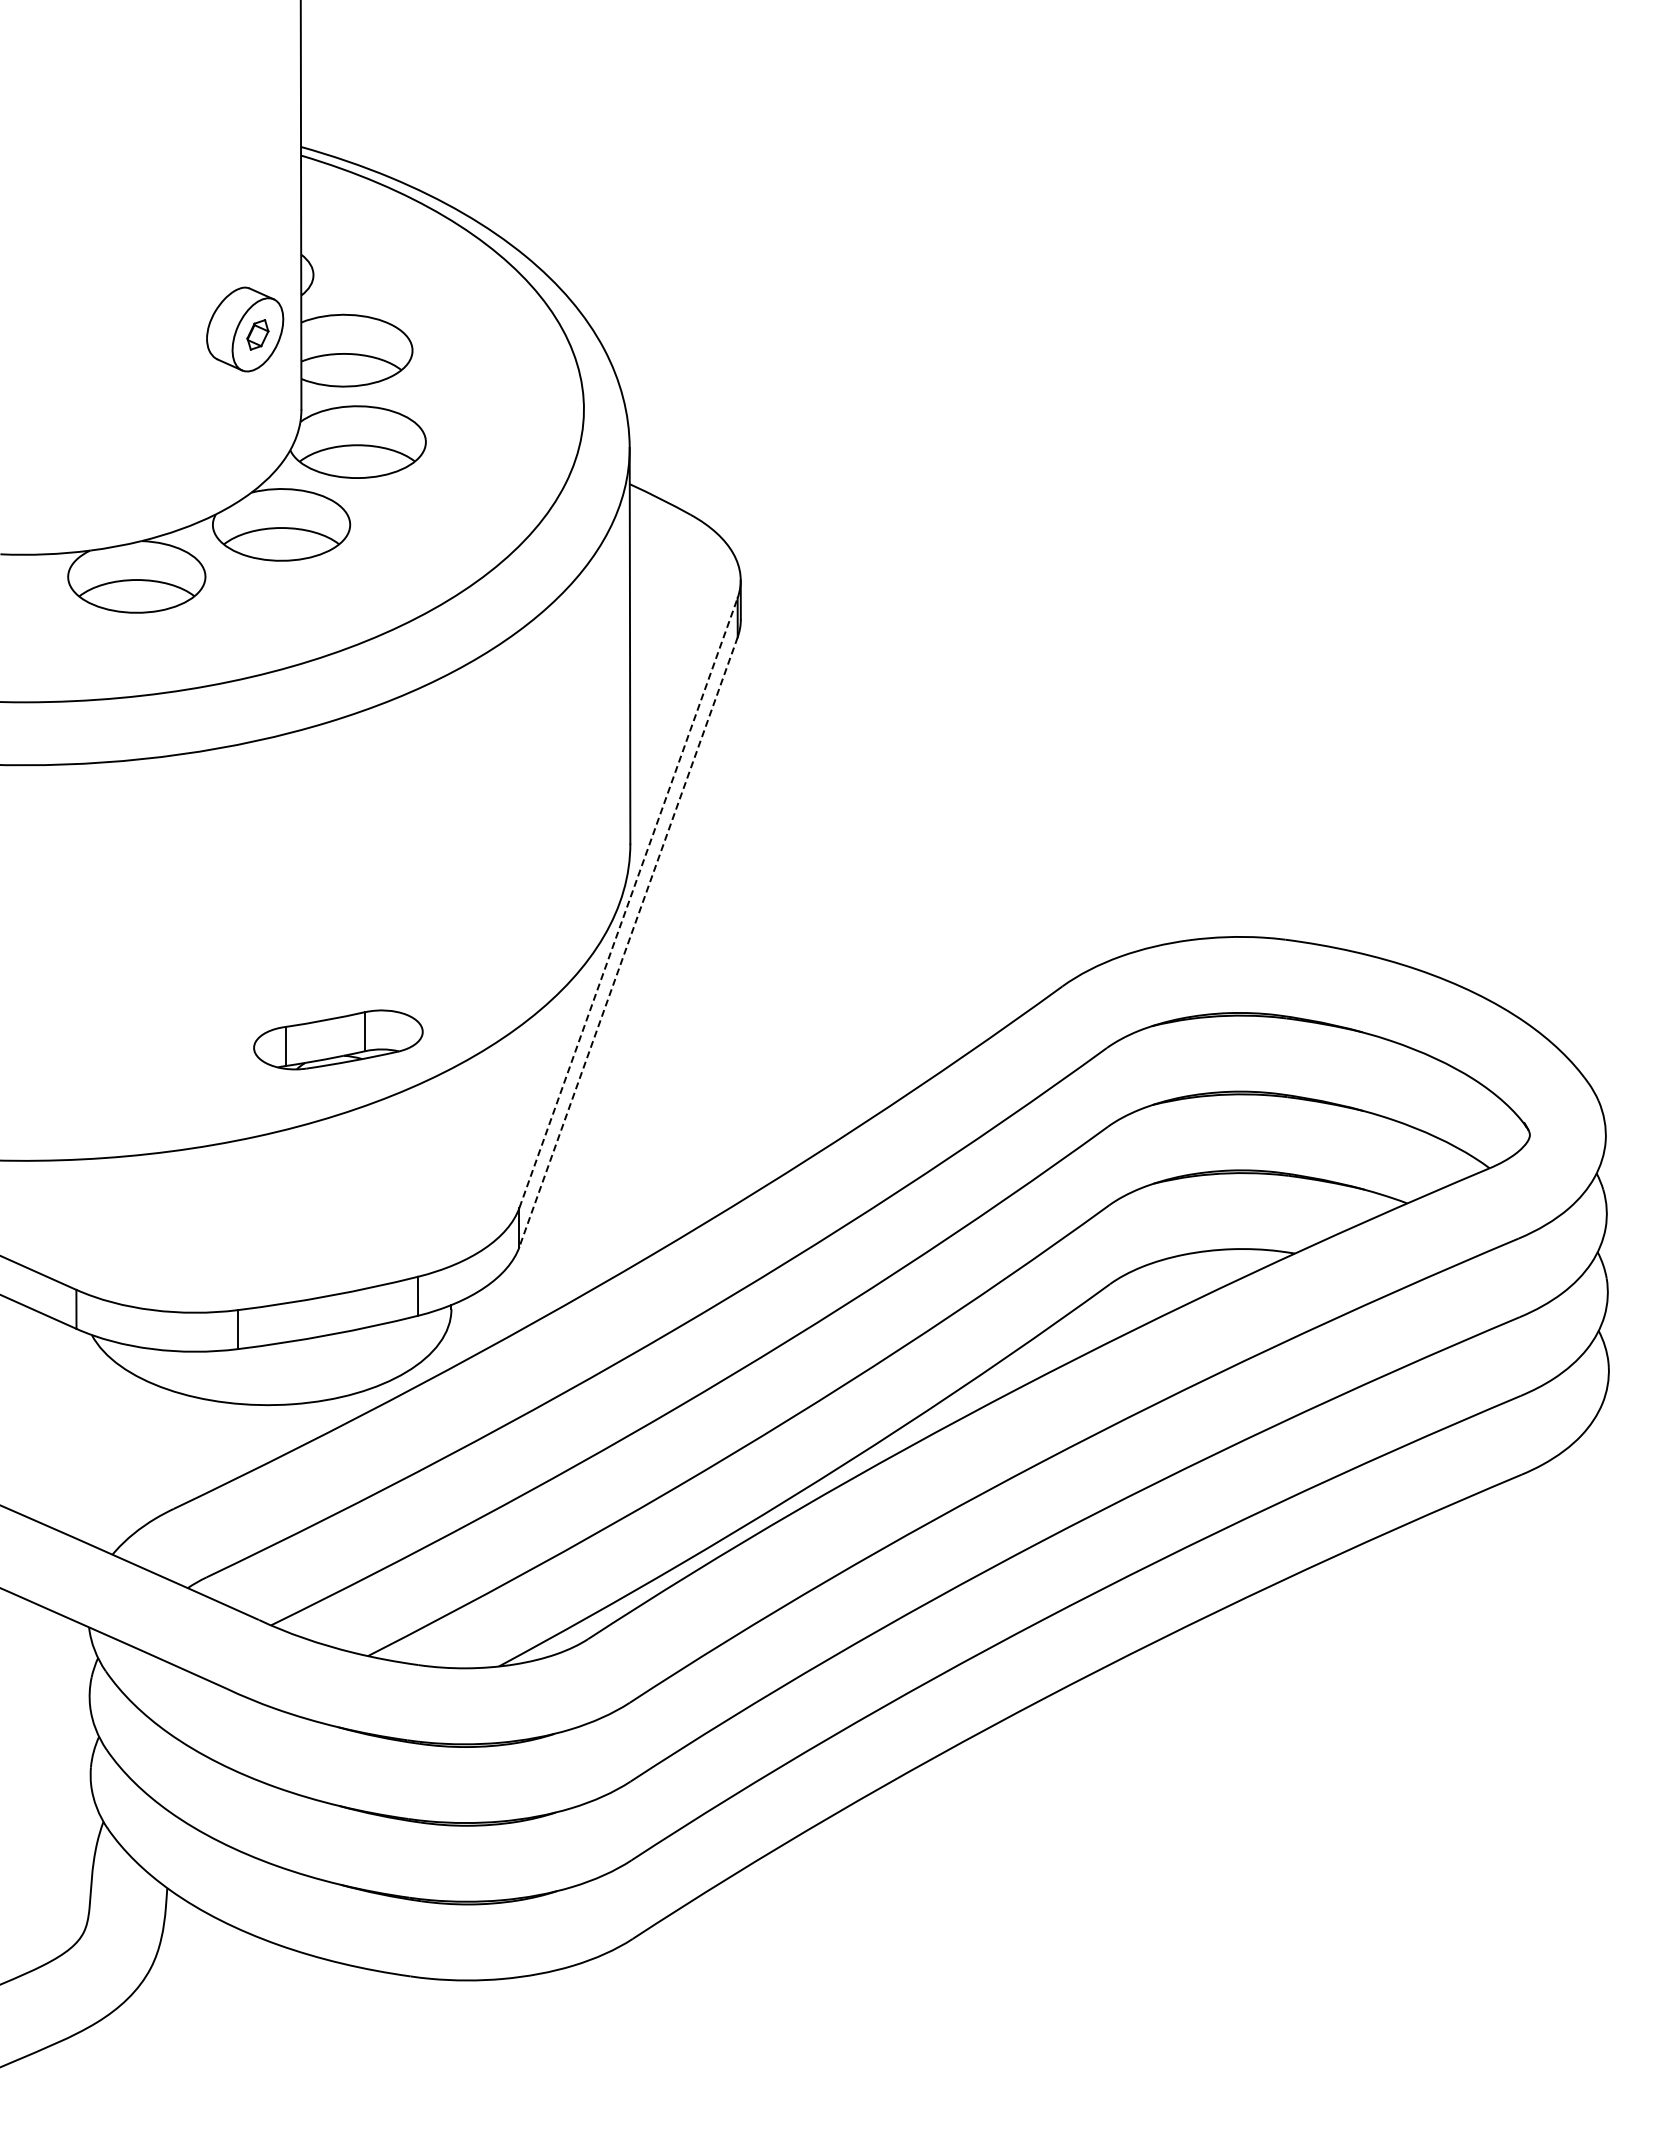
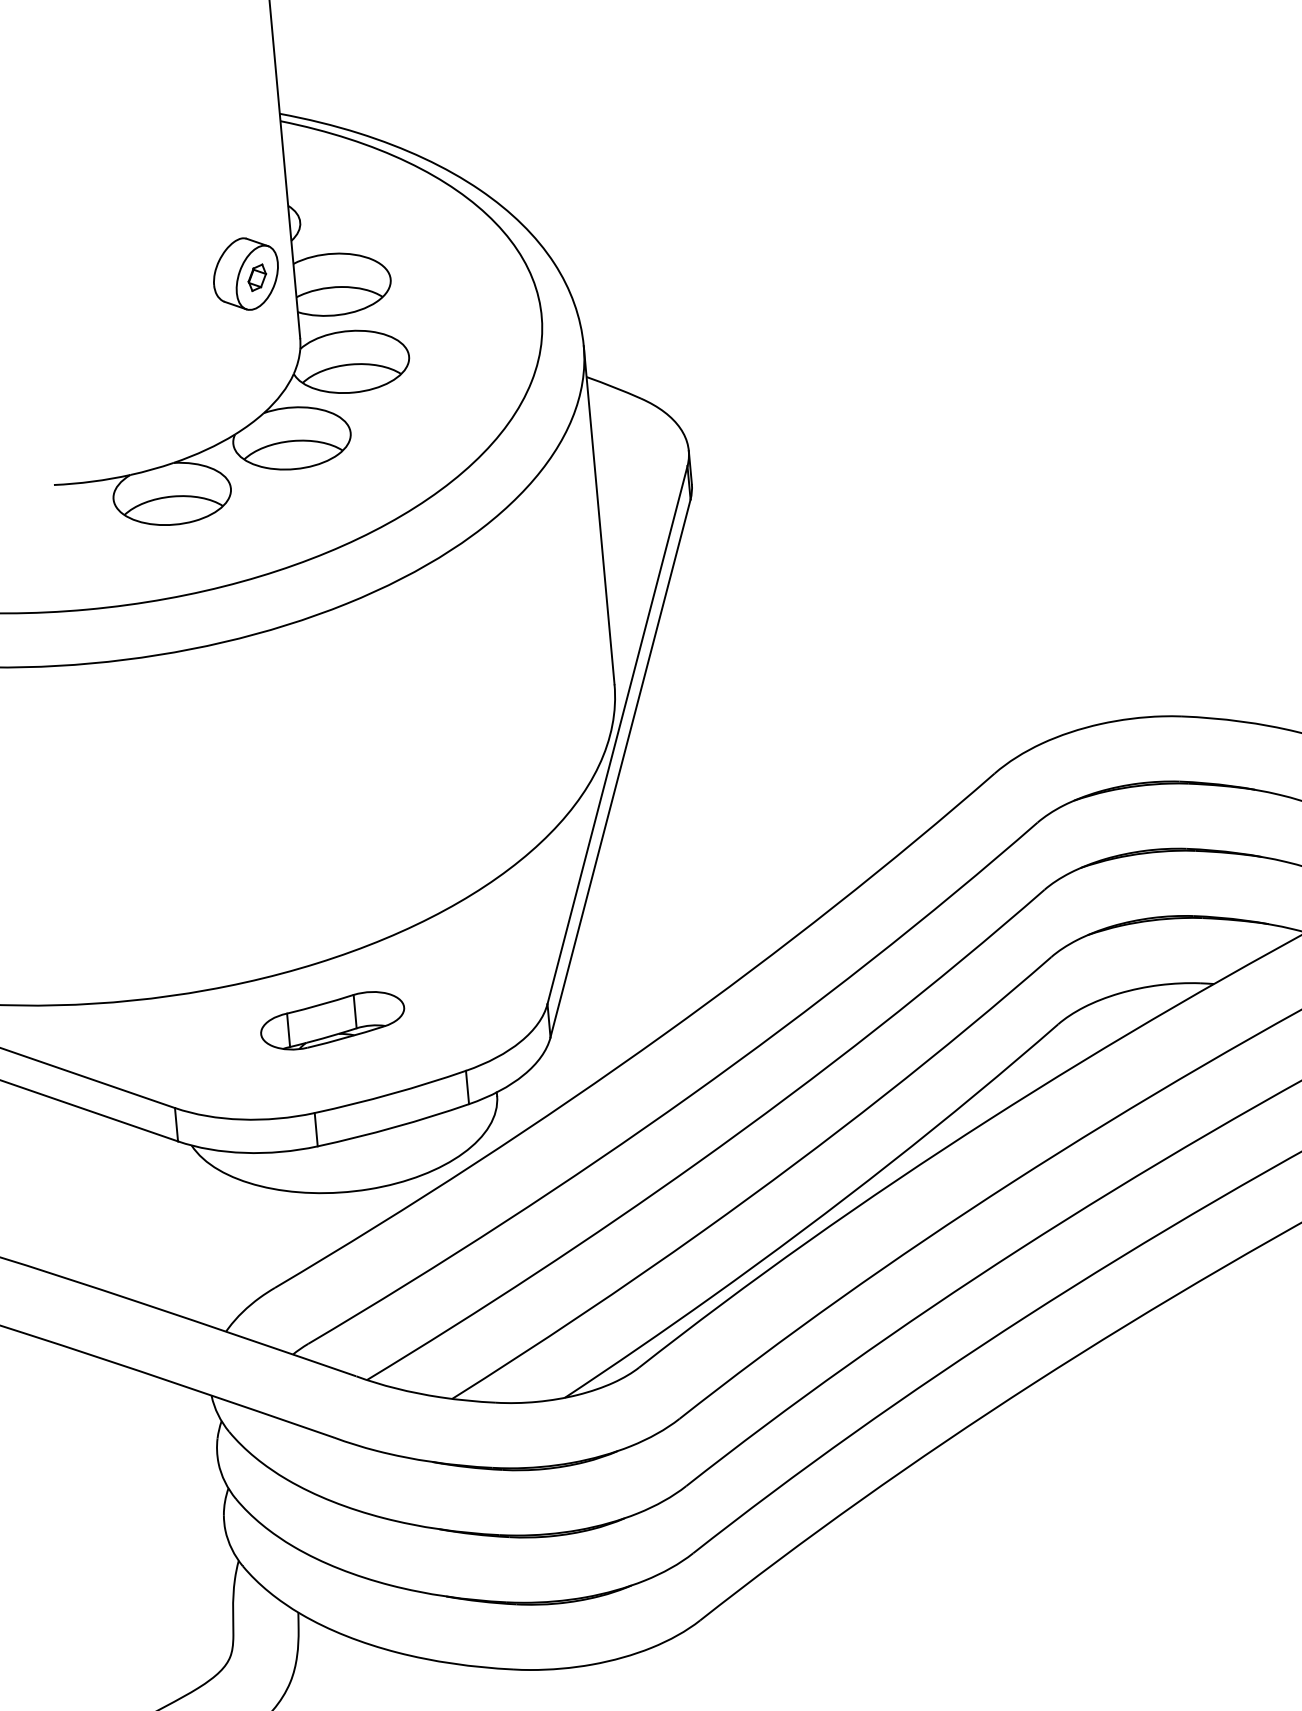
line: (628, 902) -> (617, 734), dashed -> solid
line: (628, 942) -> (620, 768), dashed -> solid
part: (338, 1039) -> (332, 1020), moved

